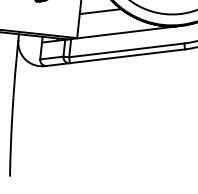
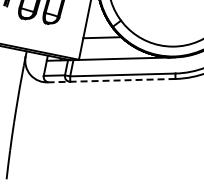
line: (114, 57) -> (111, 80), solid -> dashed

